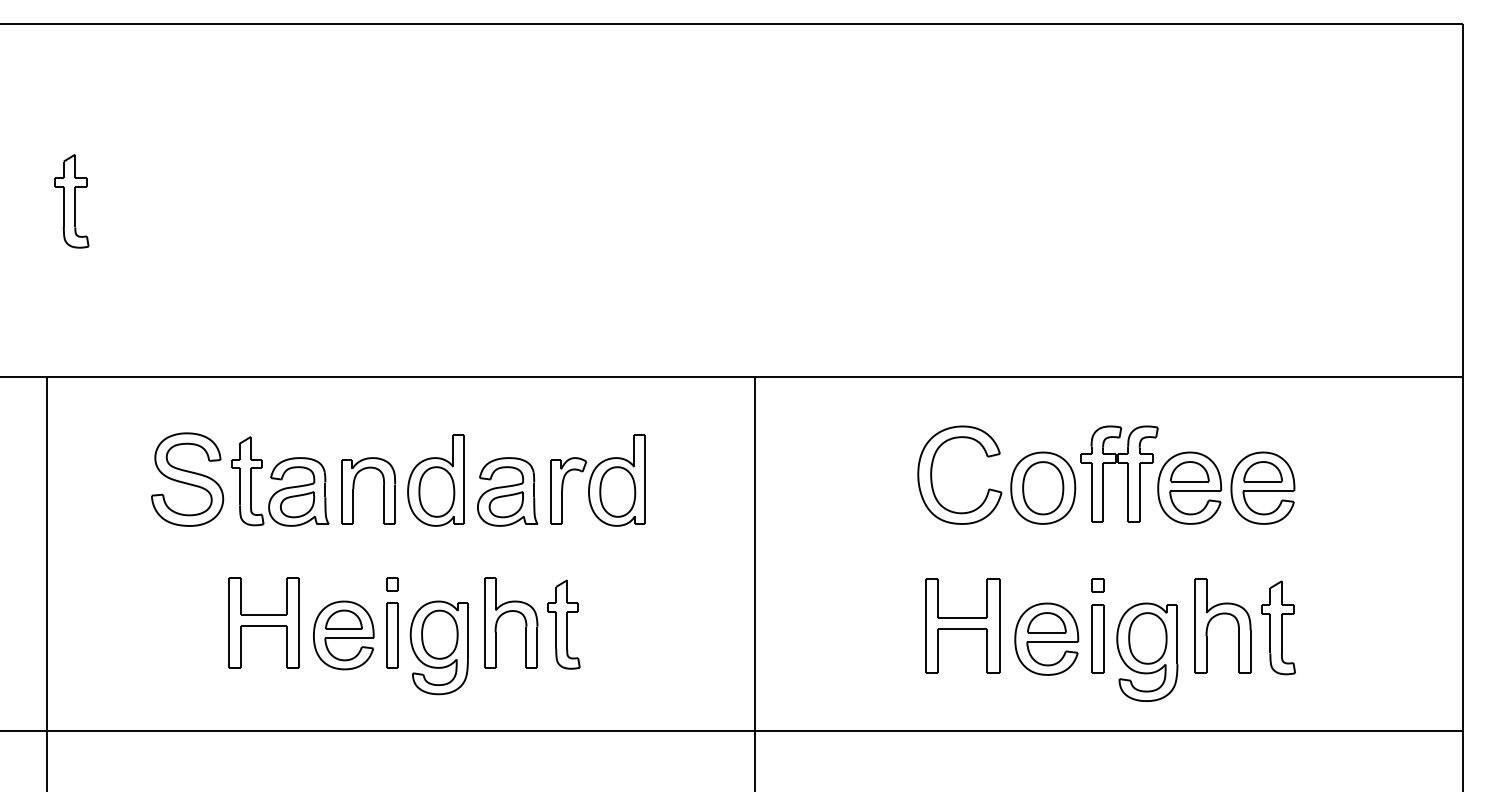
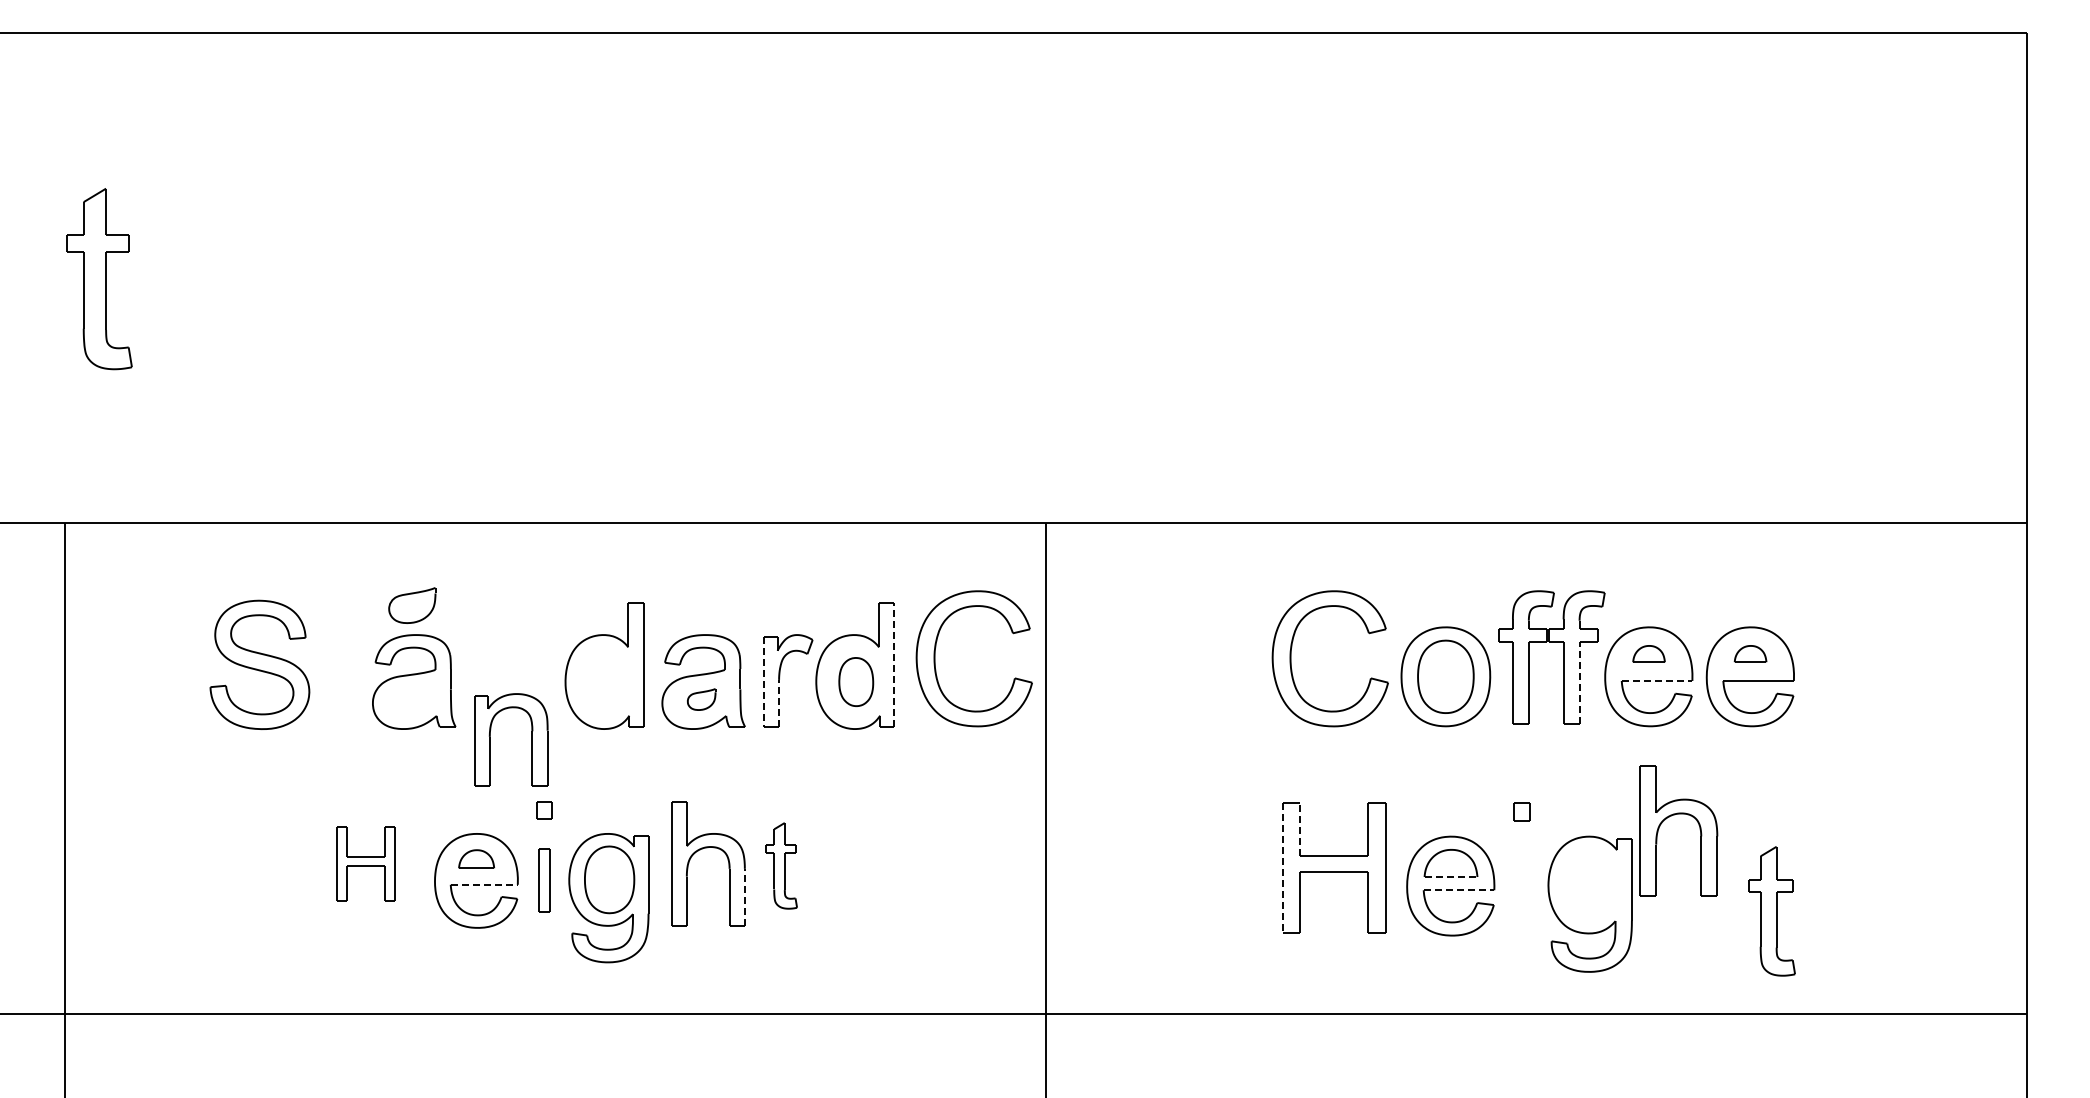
part: (71, 200) -> (99, 278), size x1.4
part: (1189, 471) -> (1648, 653), size x0.6
part: (1263, 471) -> (1750, 653), size x0.6
part: (674, 475) -> (935, 658), added
line: (645, 479) -> (894, 664), solid -> dashed
part: (247, 481) -> (343, 667), removed
part: (383, 490) -> (531, 739), moved
line: (1195, 490) -> (1657, 680), solid -> dashed
part: (436, 491) -> (605, 681), removed
part: (617, 491) -> (856, 681), size x0.7
line: (550, 492) -> (763, 682), solid -> dashed
line: (1139, 492) -> (1579, 682), solid -> dashed
part: (297, 504) -> (412, 605), moved
part: (506, 504) -> (701, 699), size x0.6
line: (562, 507) -> (779, 703), solid -> dashed
line: (938, 598) -> (1300, 829), solid -> dashed
part: (1219, 614) -> (1674, 815), moved
part: (343, 619) -> (476, 858), size x0.7
part: (263, 622) -> (365, 863), size x0.6
part: (563, 624) -> (781, 865), size x0.7
line: (926, 626) -> (1283, 868), solid -> dashed
part: (1278, 627) -> (1771, 911), moved
line: (1047, 633) -> (1451, 877), solid -> dashed
part: (392, 635) -> (544, 880), size x0.7
line: (349, 638) -> (484, 884), solid -> dashed
part: (1097, 638) -> (1521, 885), removed
part: (1147, 638) -> (1590, 885), removed
line: (1053, 642) -> (1459, 890), solid -> dashed
line: (537, 647) -> (744, 897), solid -> dashed

